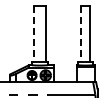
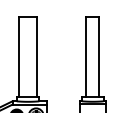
line: (33, 34) -> (18, 57), dashed -> solid
line: (81, 34) -> (86, 57), dashed -> solid

